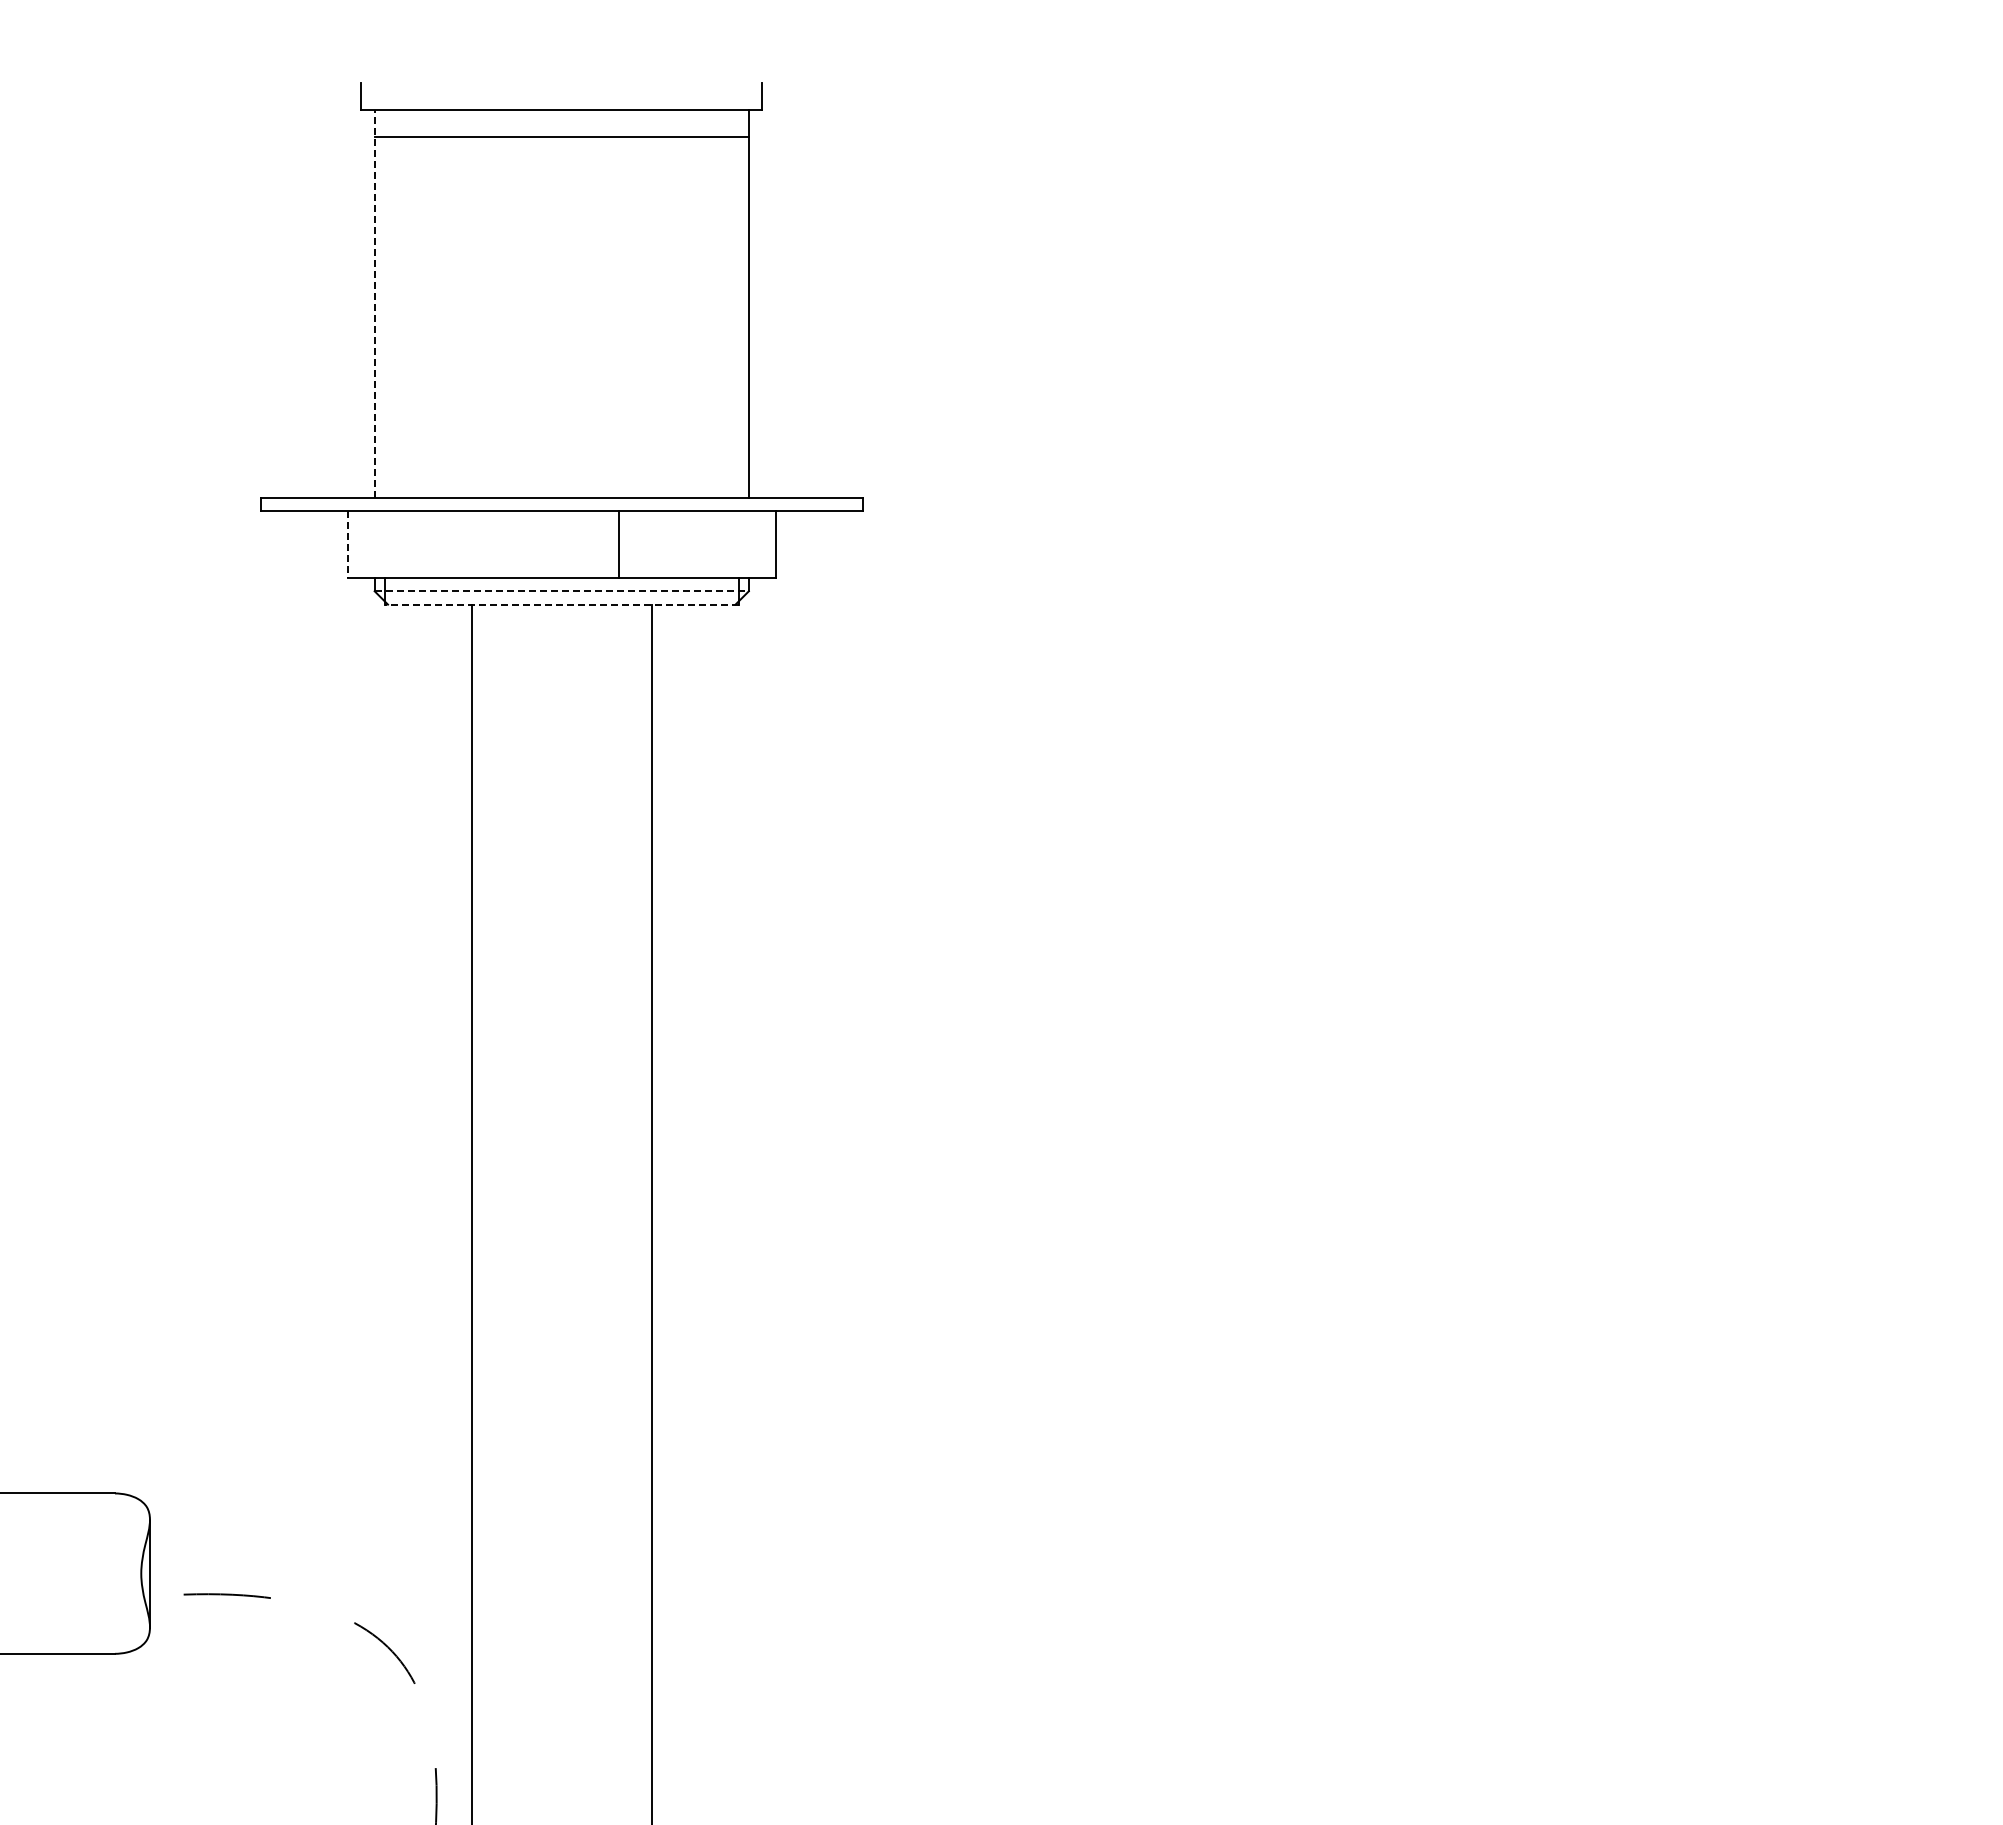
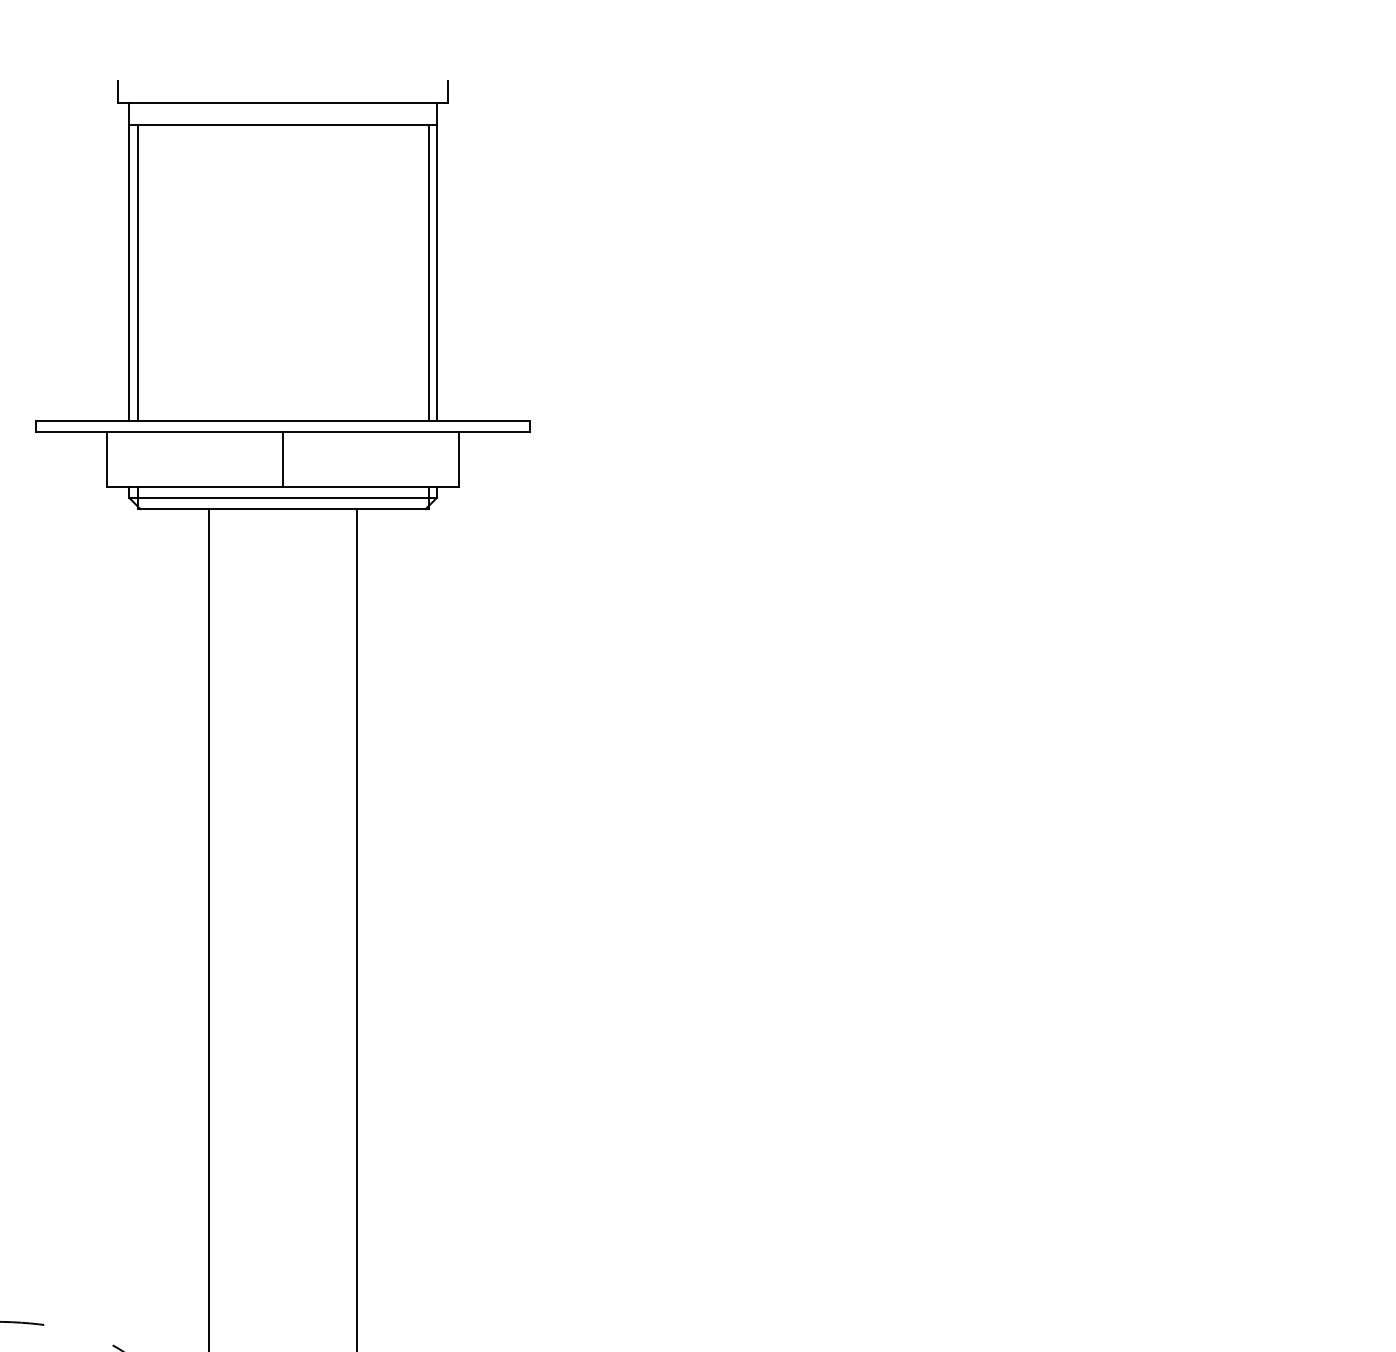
line: (374, 303) -> (129, 261), dashed -> solid
line: (384, 316) -> (137, 272), added
line: (738, 316) -> (428, 272), added
line: (347, 544) -> (107, 459), dashed -> solid
line: (618, 544) -> (282, 459), moved
line: (562, 591) -> (283, 498), dashed -> solid
line: (561, 604) -> (282, 508), dashed -> solid

